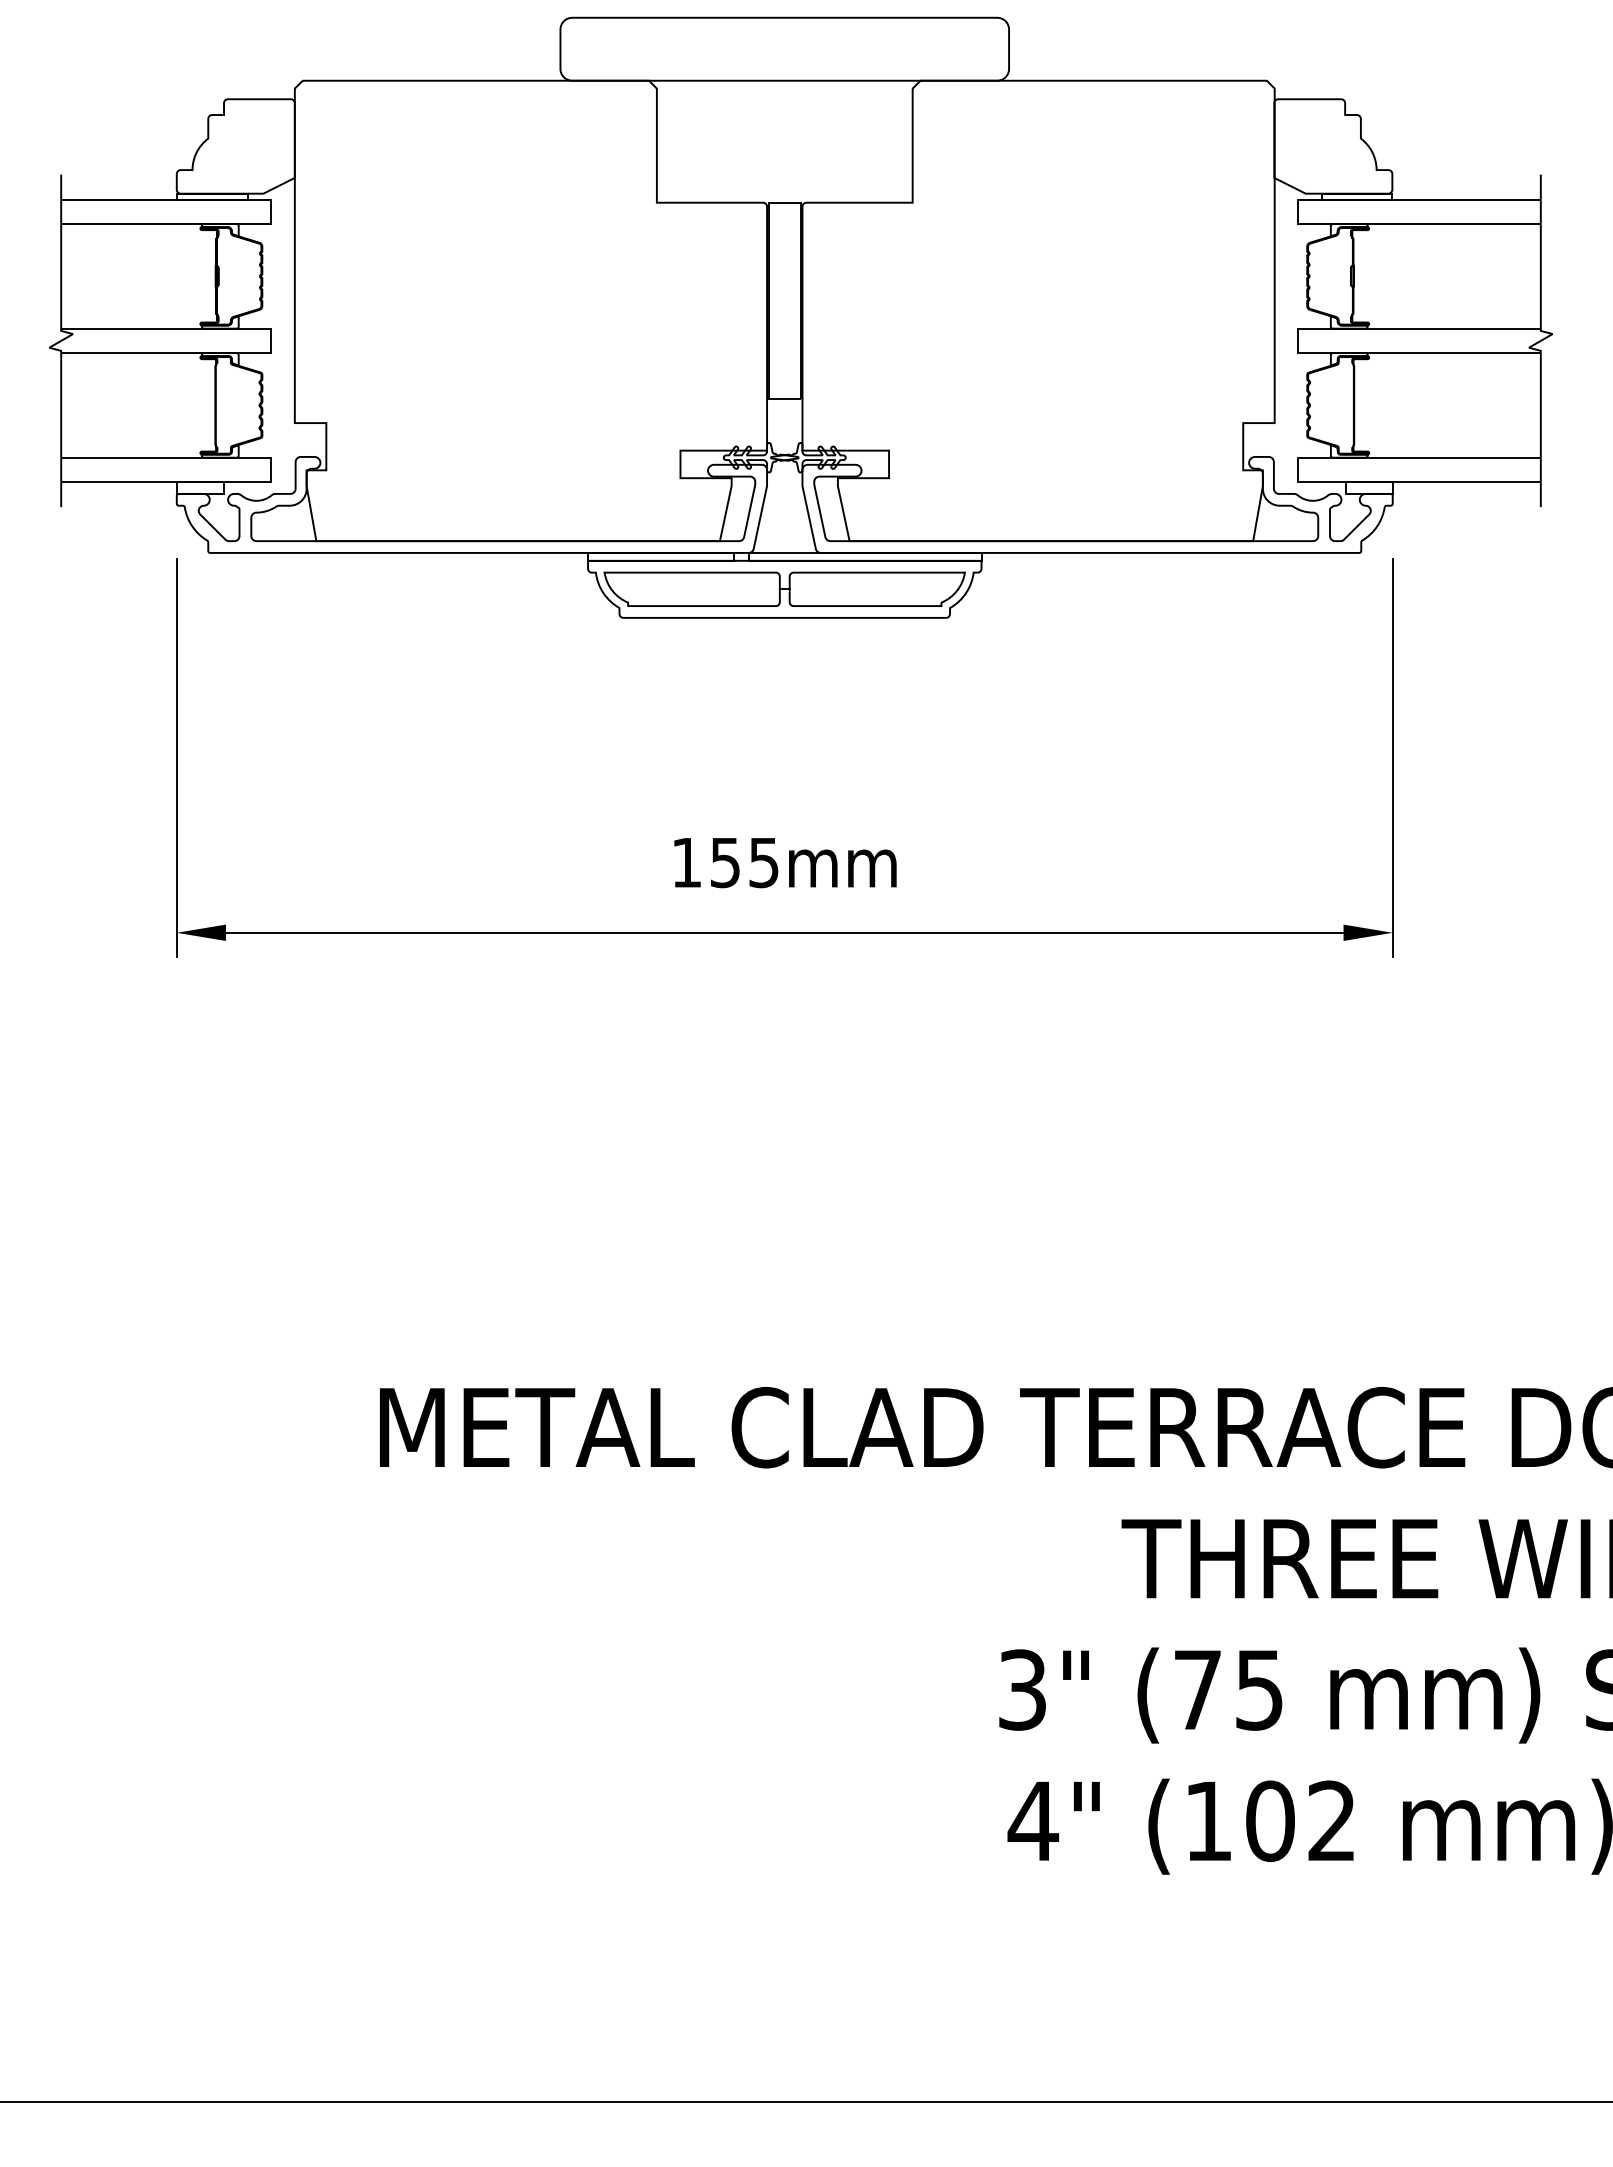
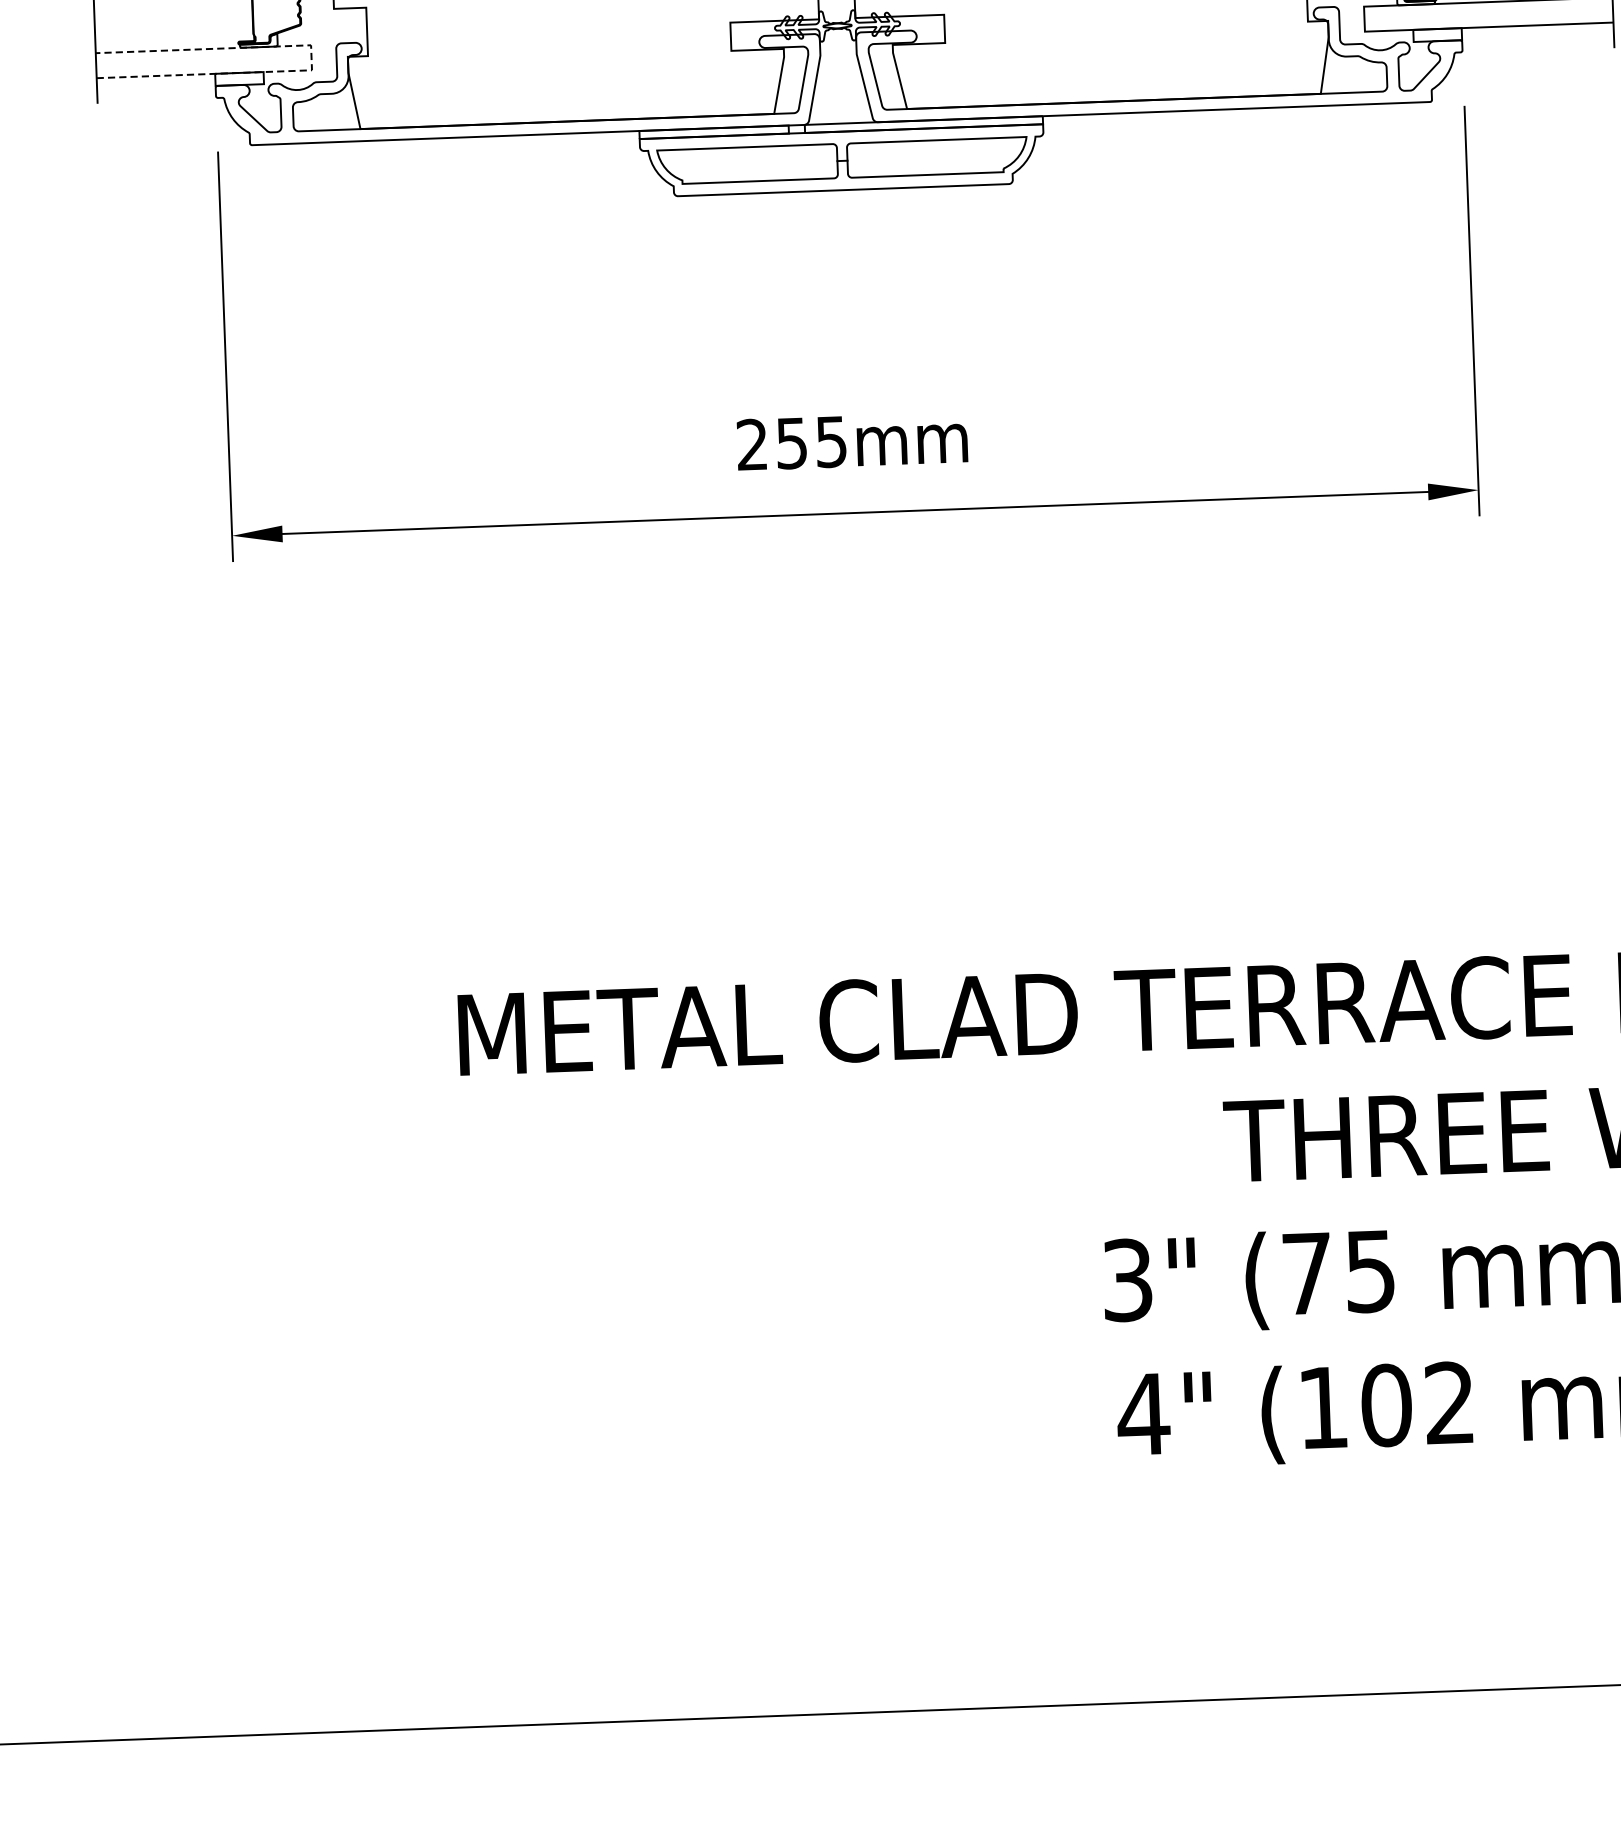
line: (271, 469) -> (311, 57), solid -> dashed
text: (686, 862) -> (752, 444), 155mm -> 255mm

